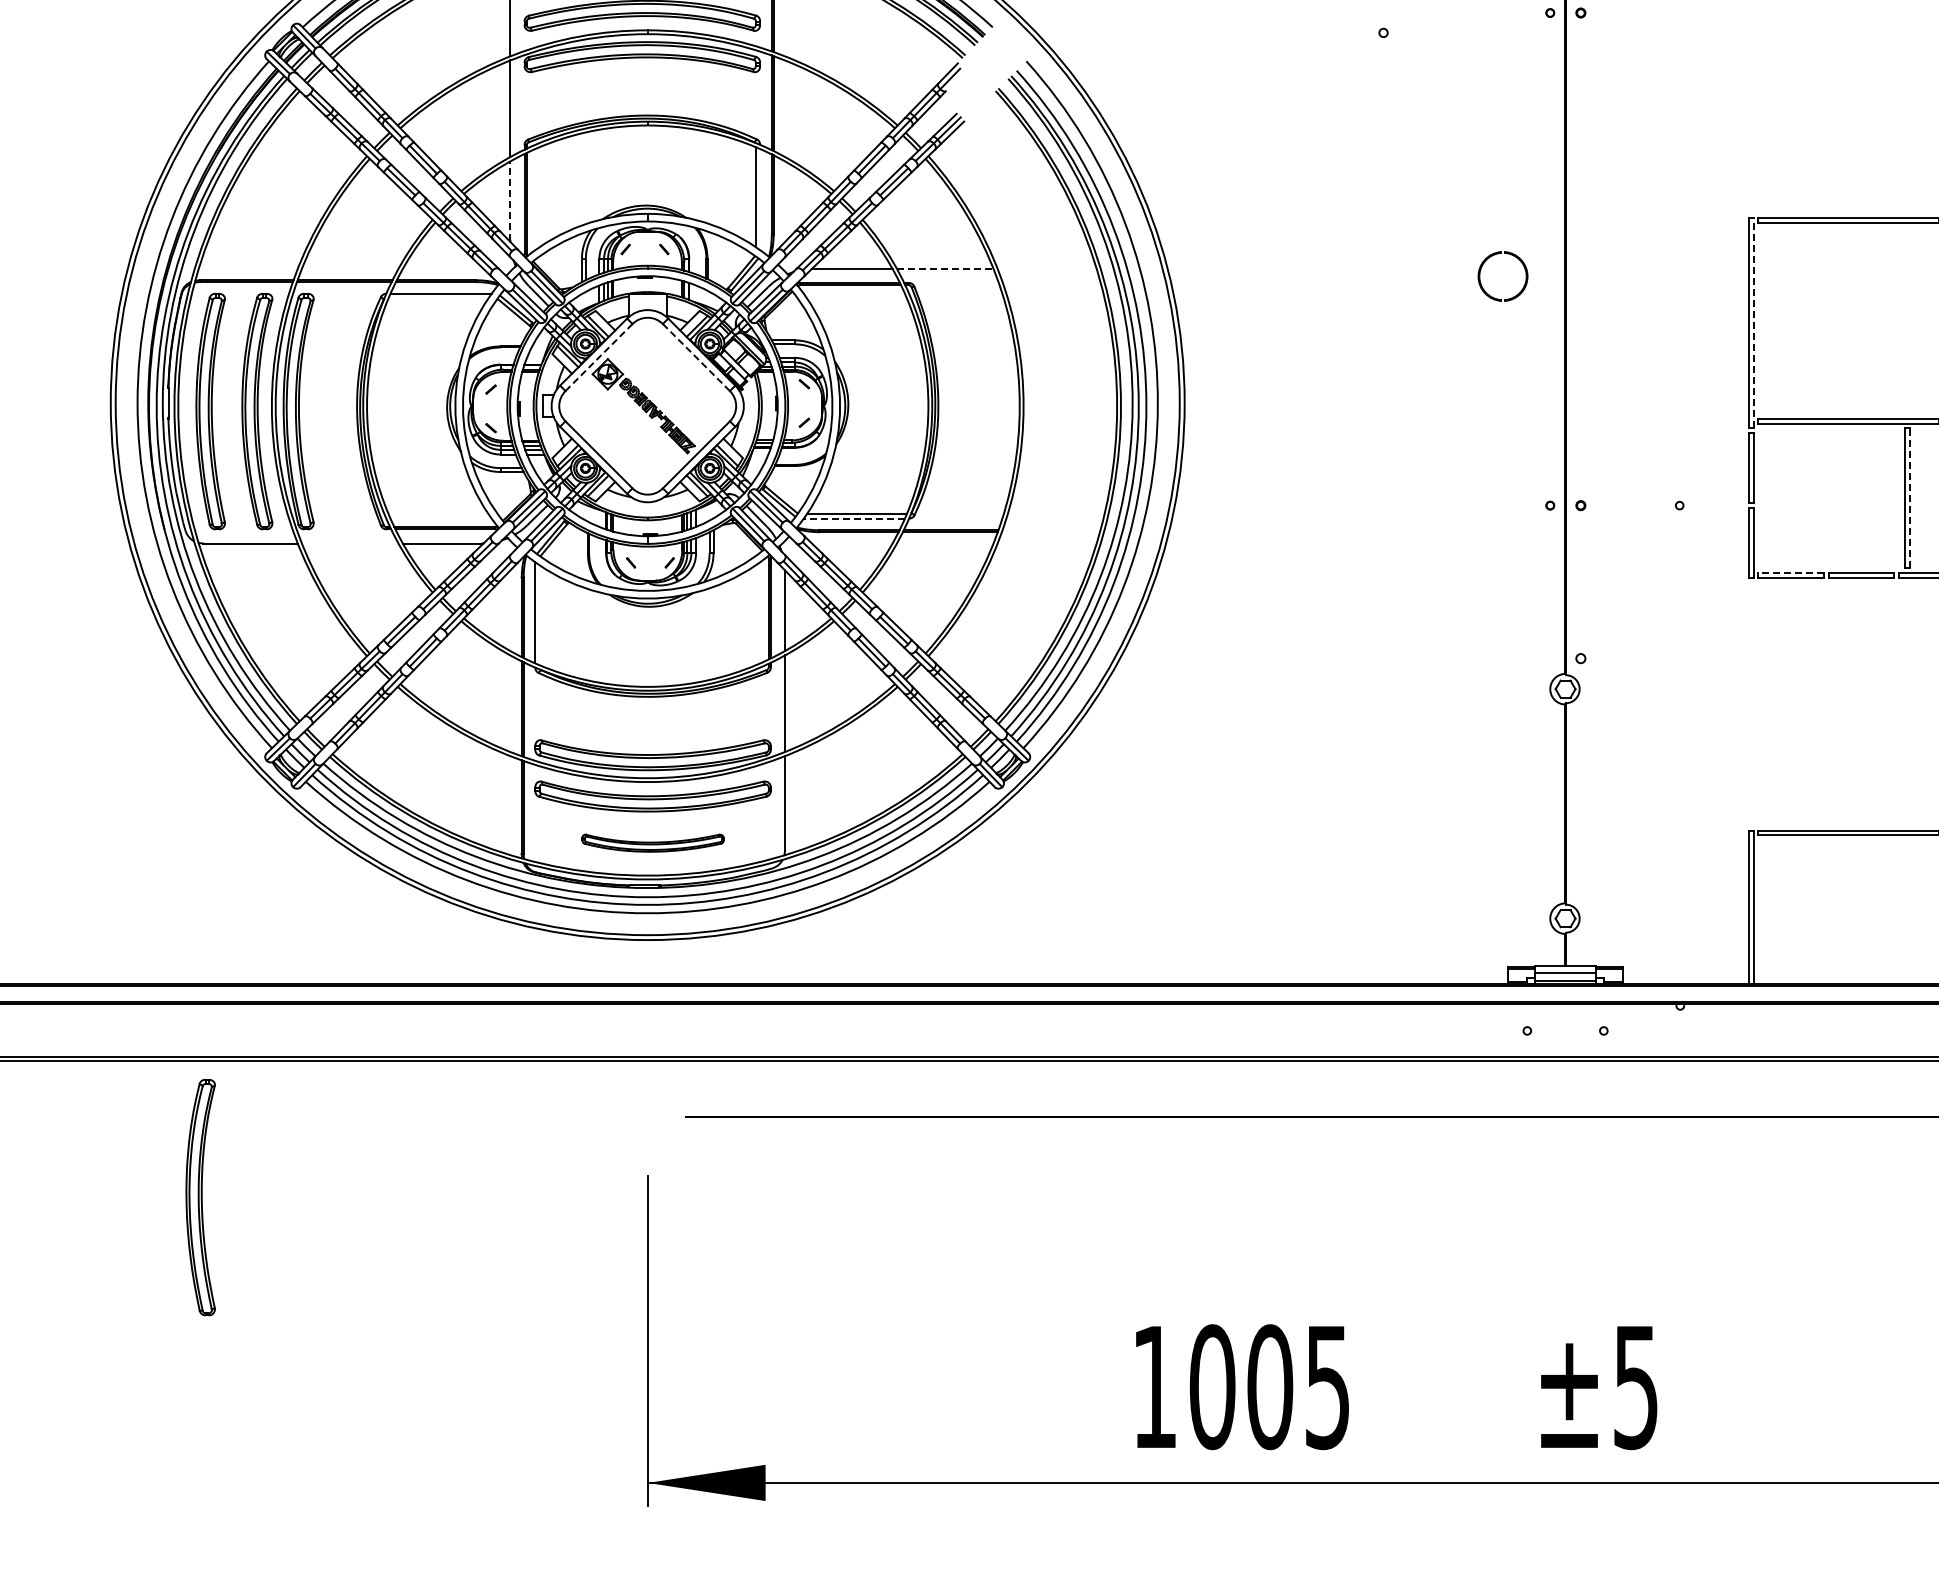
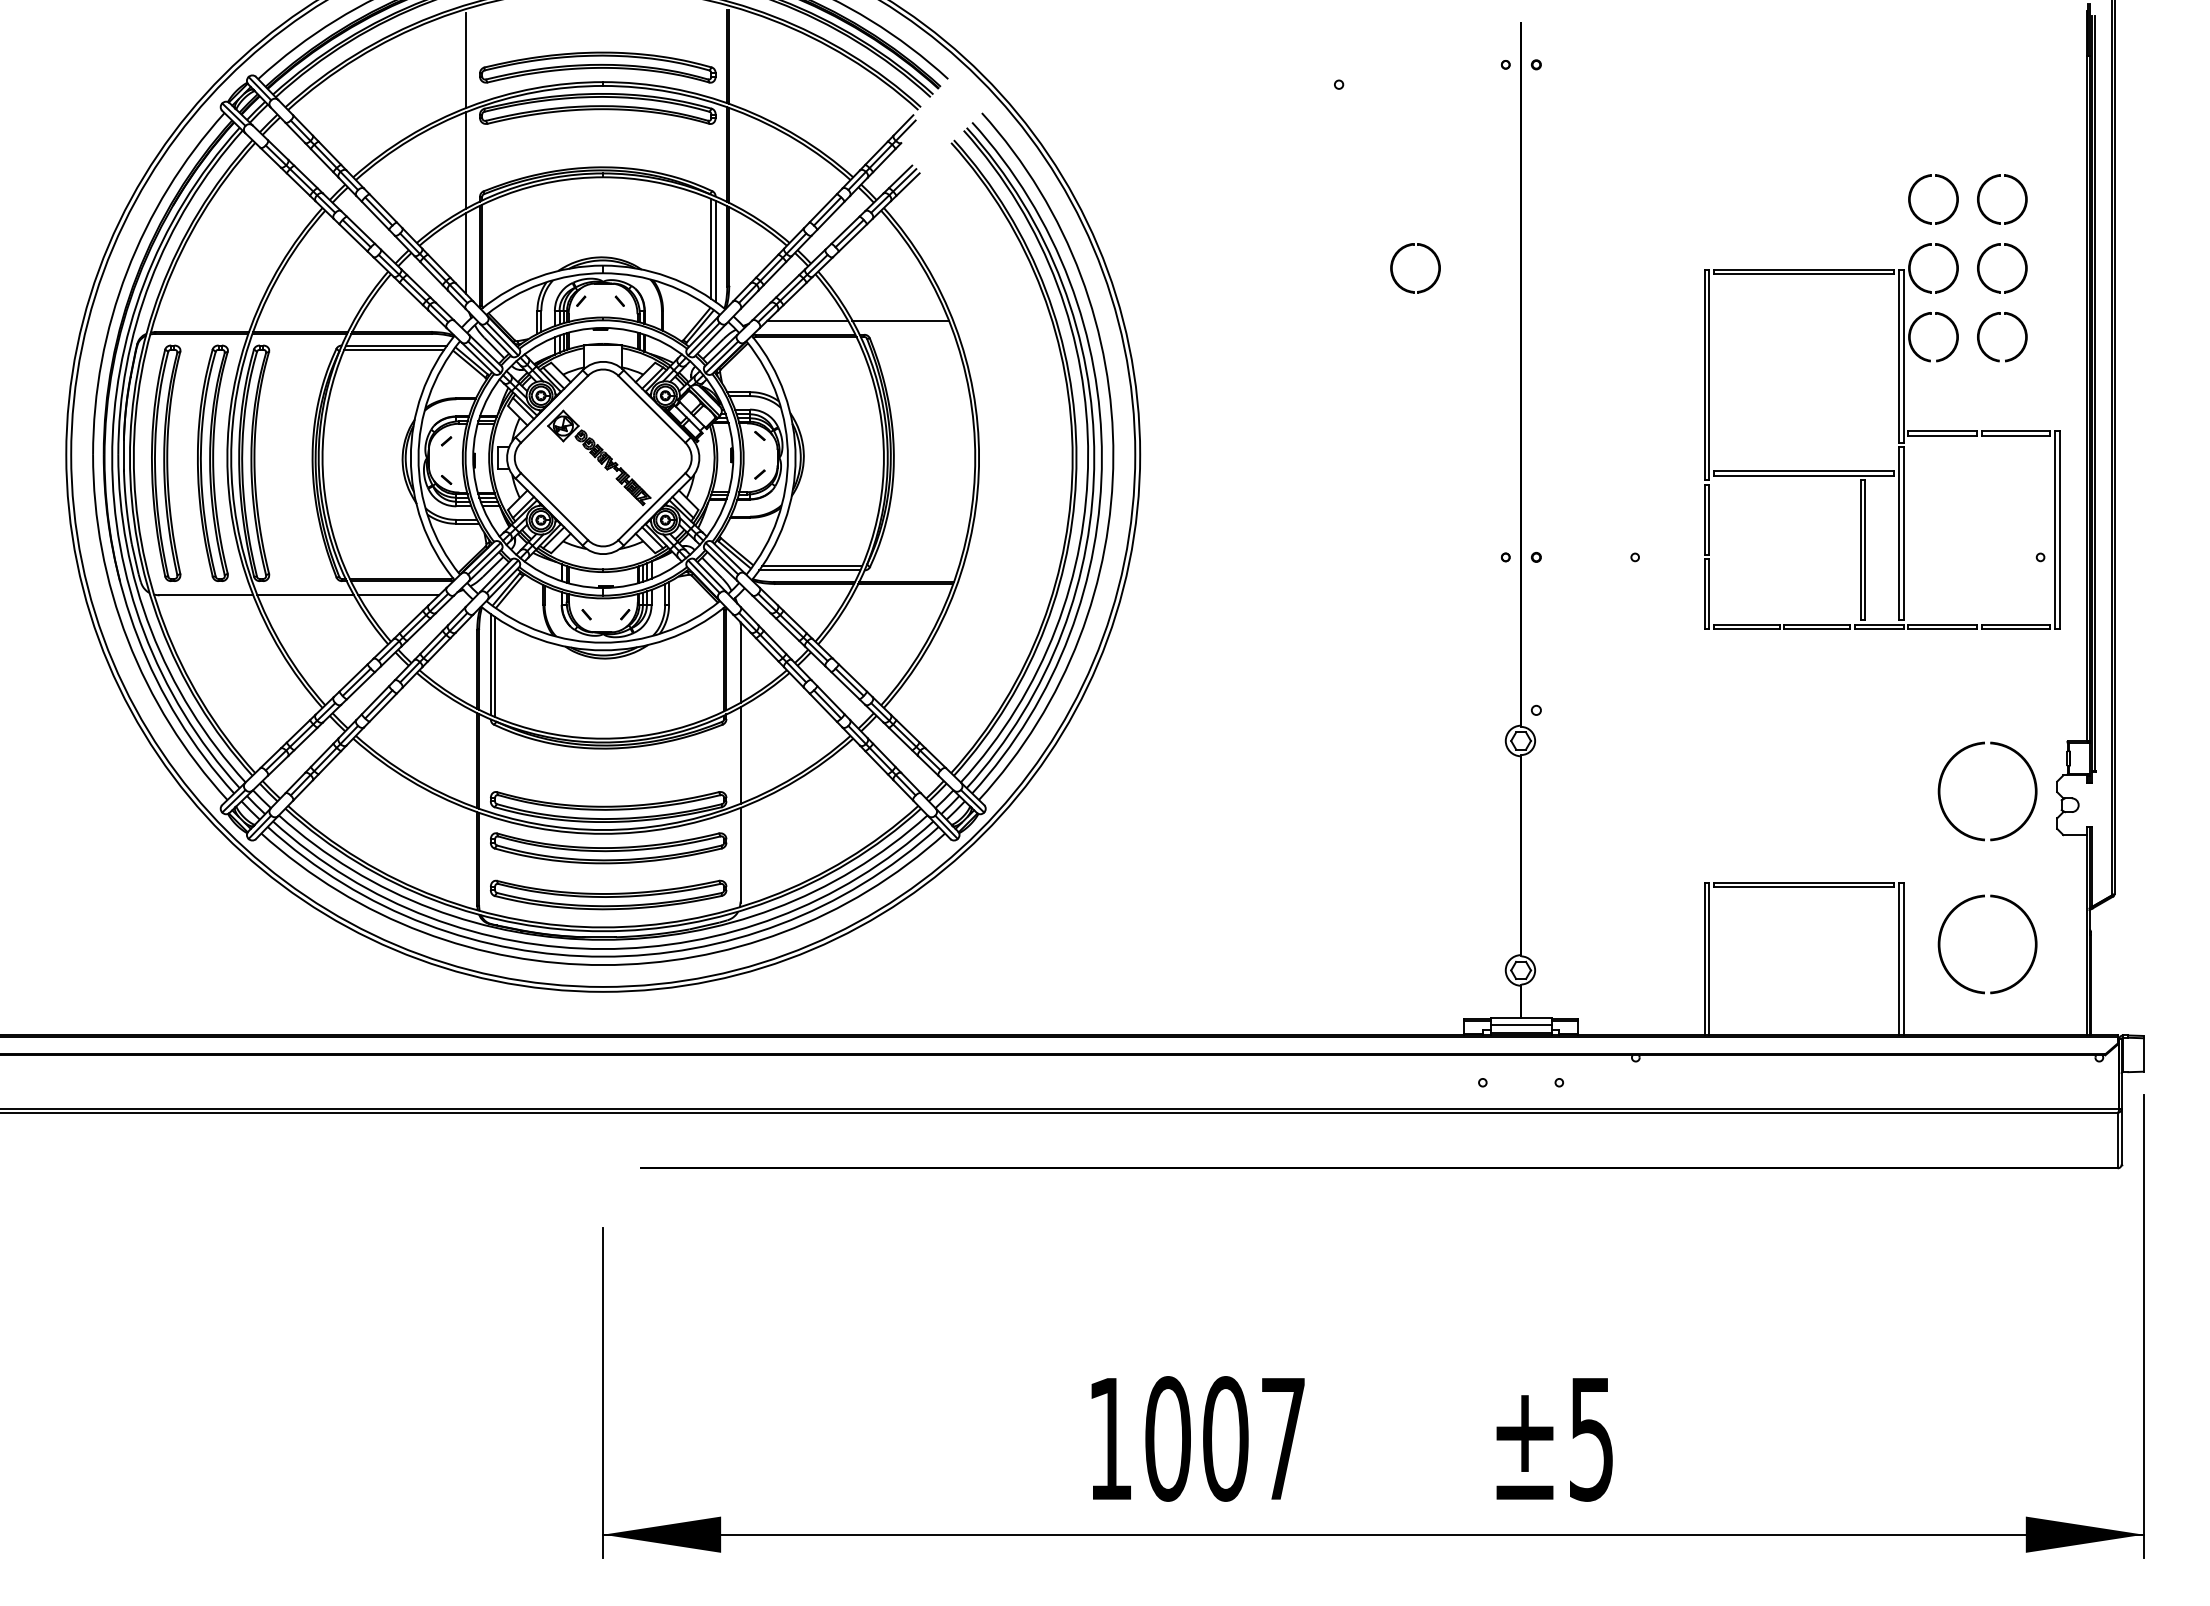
line: (759, 198) -> (715, 250), added
line: (509, 200) -> (465, 252), dashed -> solid
line: (945, 268) -> (901, 320), dashed -> solid
line: (438, 297) -> (394, 349), added
part: (1495, 297) -> (1408, 289), moved
line: (1753, 322) -> (1709, 374), dashed -> solid
line: (695, 356) -> (651, 408), dashed -> solid
line: (598, 357) -> (554, 409), dashed -> solid
line: (1909, 498) -> (1865, 550), dashed -> solid
line: (853, 518) -> (809, 570), dashed -> solid
line: (349, 543) -> (305, 595), added
line: (1790, 572) -> (1746, 624), dashed -> solid
line: (539, 615) -> (495, 667), added
part: (652, 842) -> (608, 894), size x1.67
part: (200, 1196) -> (156, 1248), removed
text: (1326, 1387) -> (1282, 1439), 1005 -> 1007

